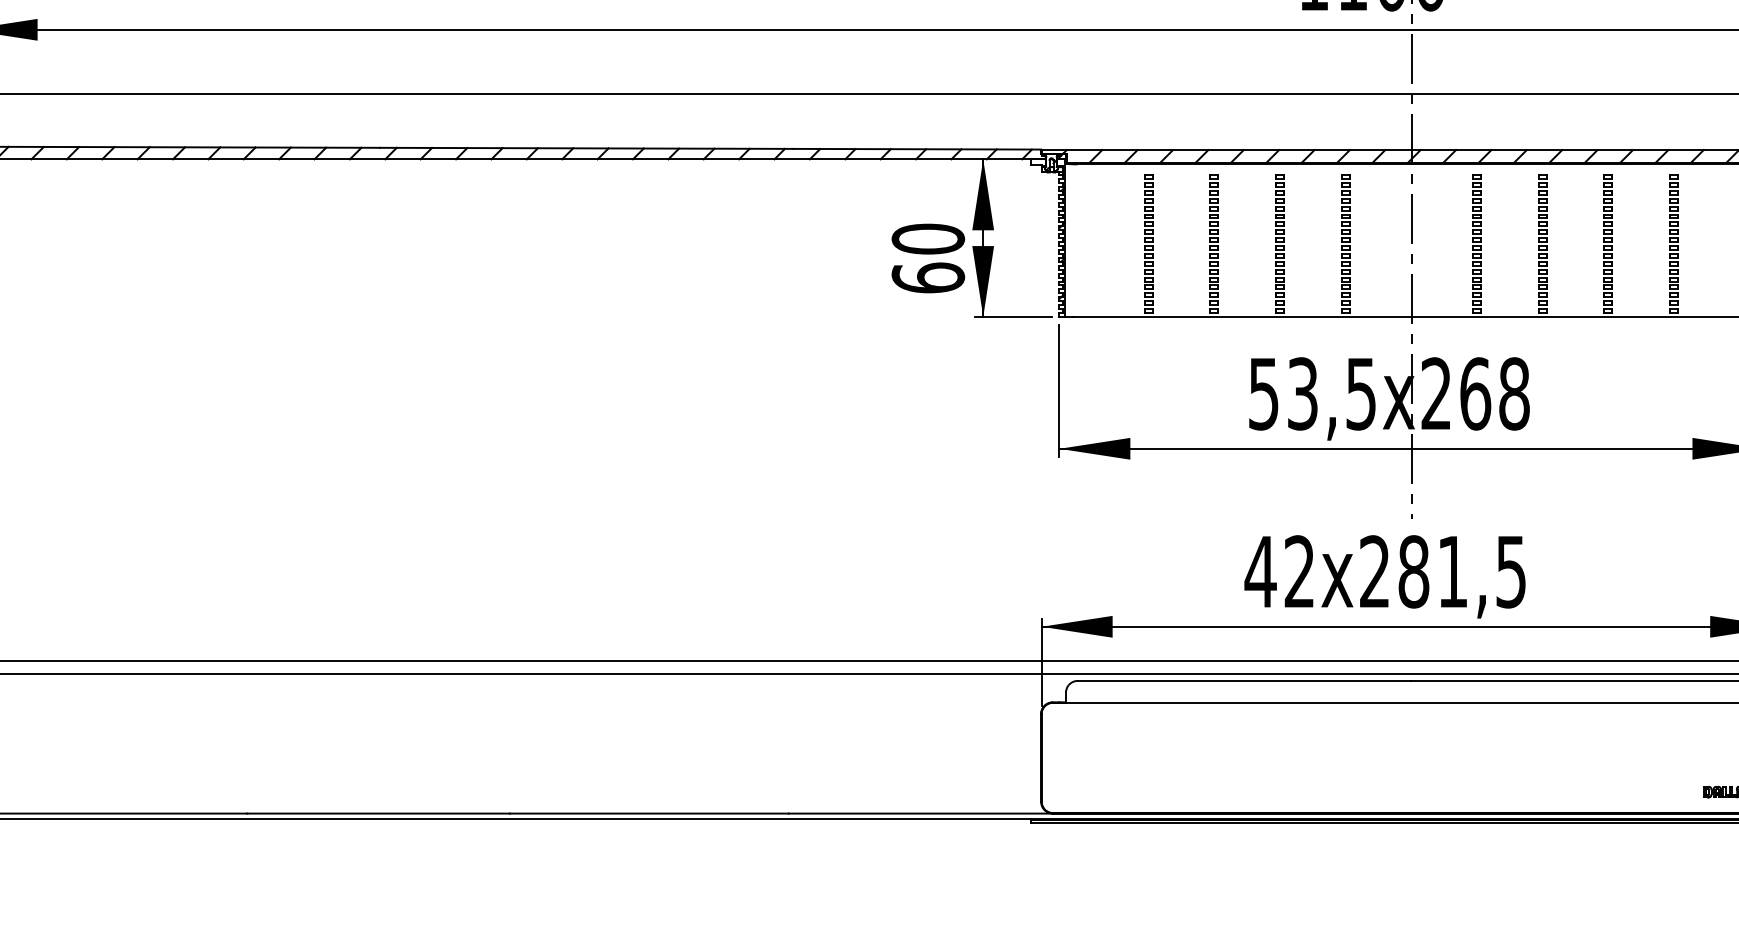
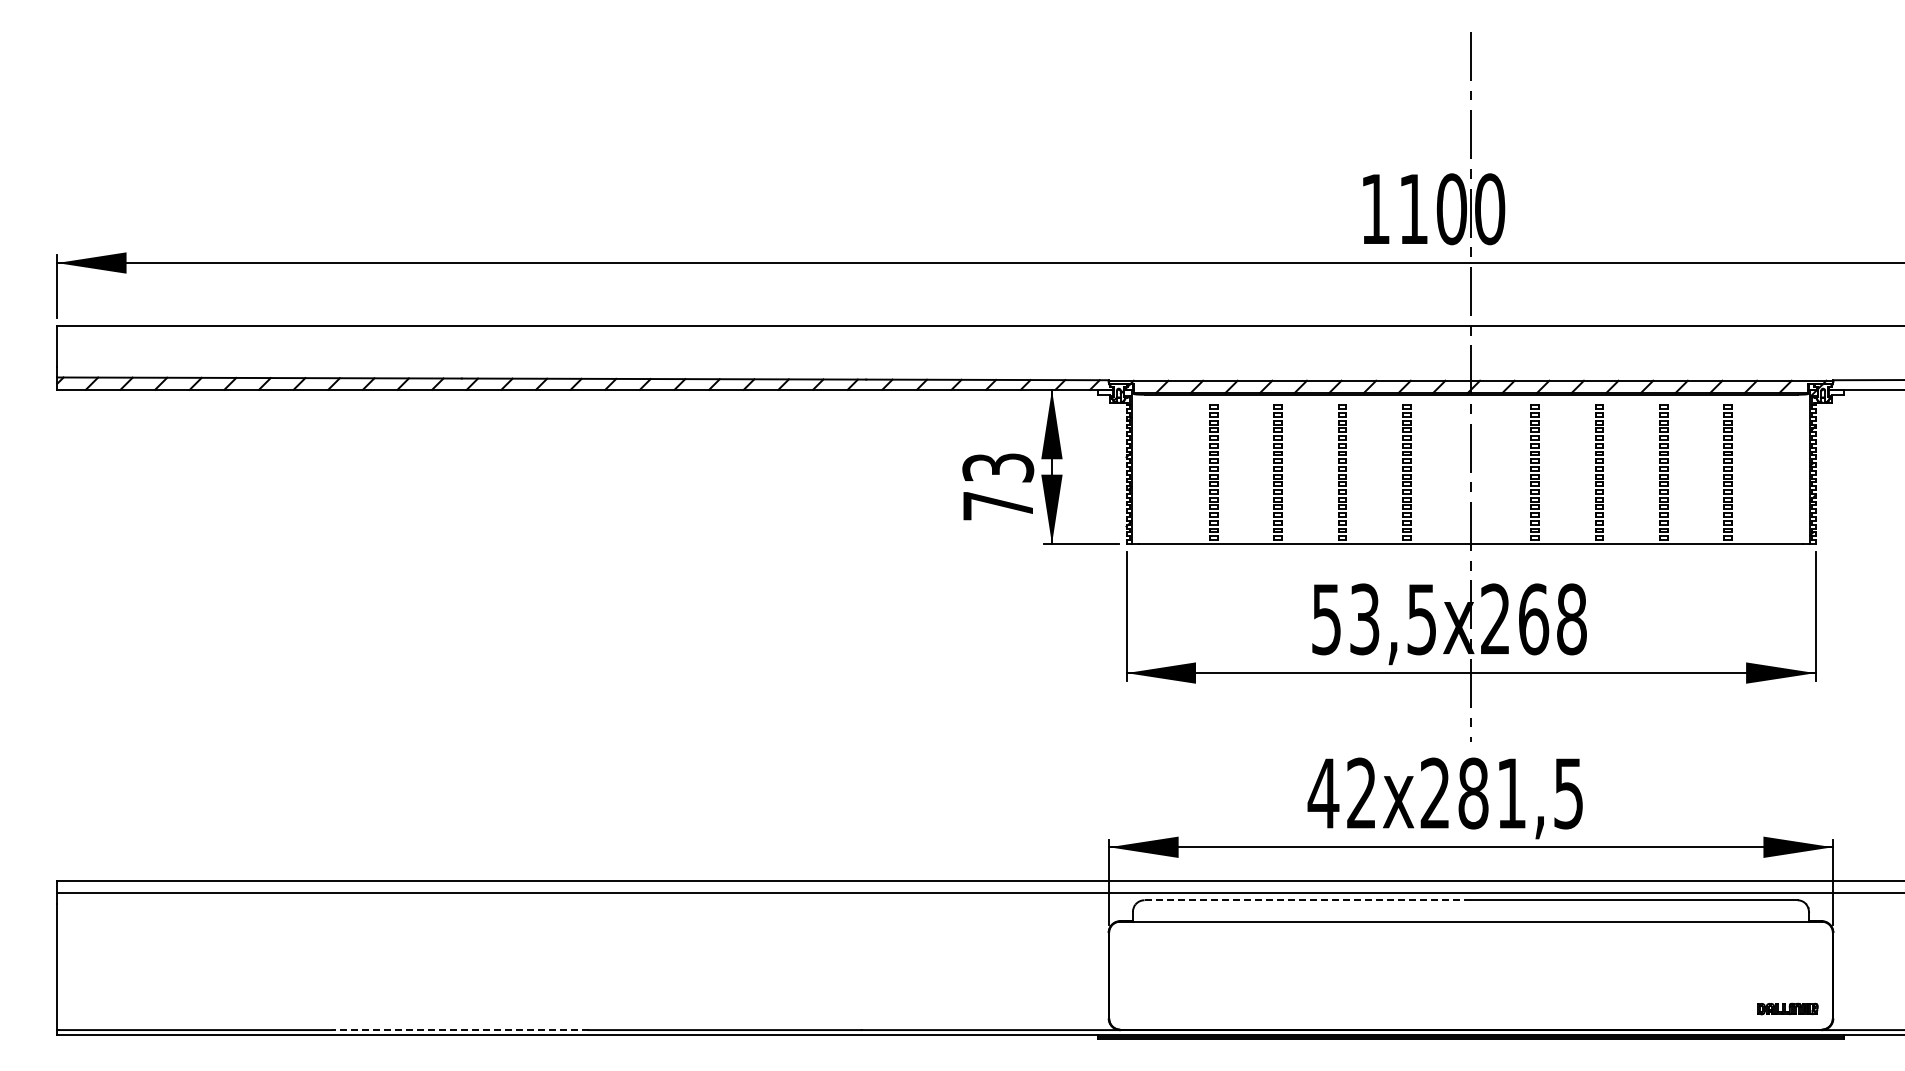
text: (928, 258) -> (998, 486), 60 -> 73
line: (1245, 681) -> (1308, 900), solid -> dashed
line: (378, 814) -> (460, 1030), solid -> dashed

